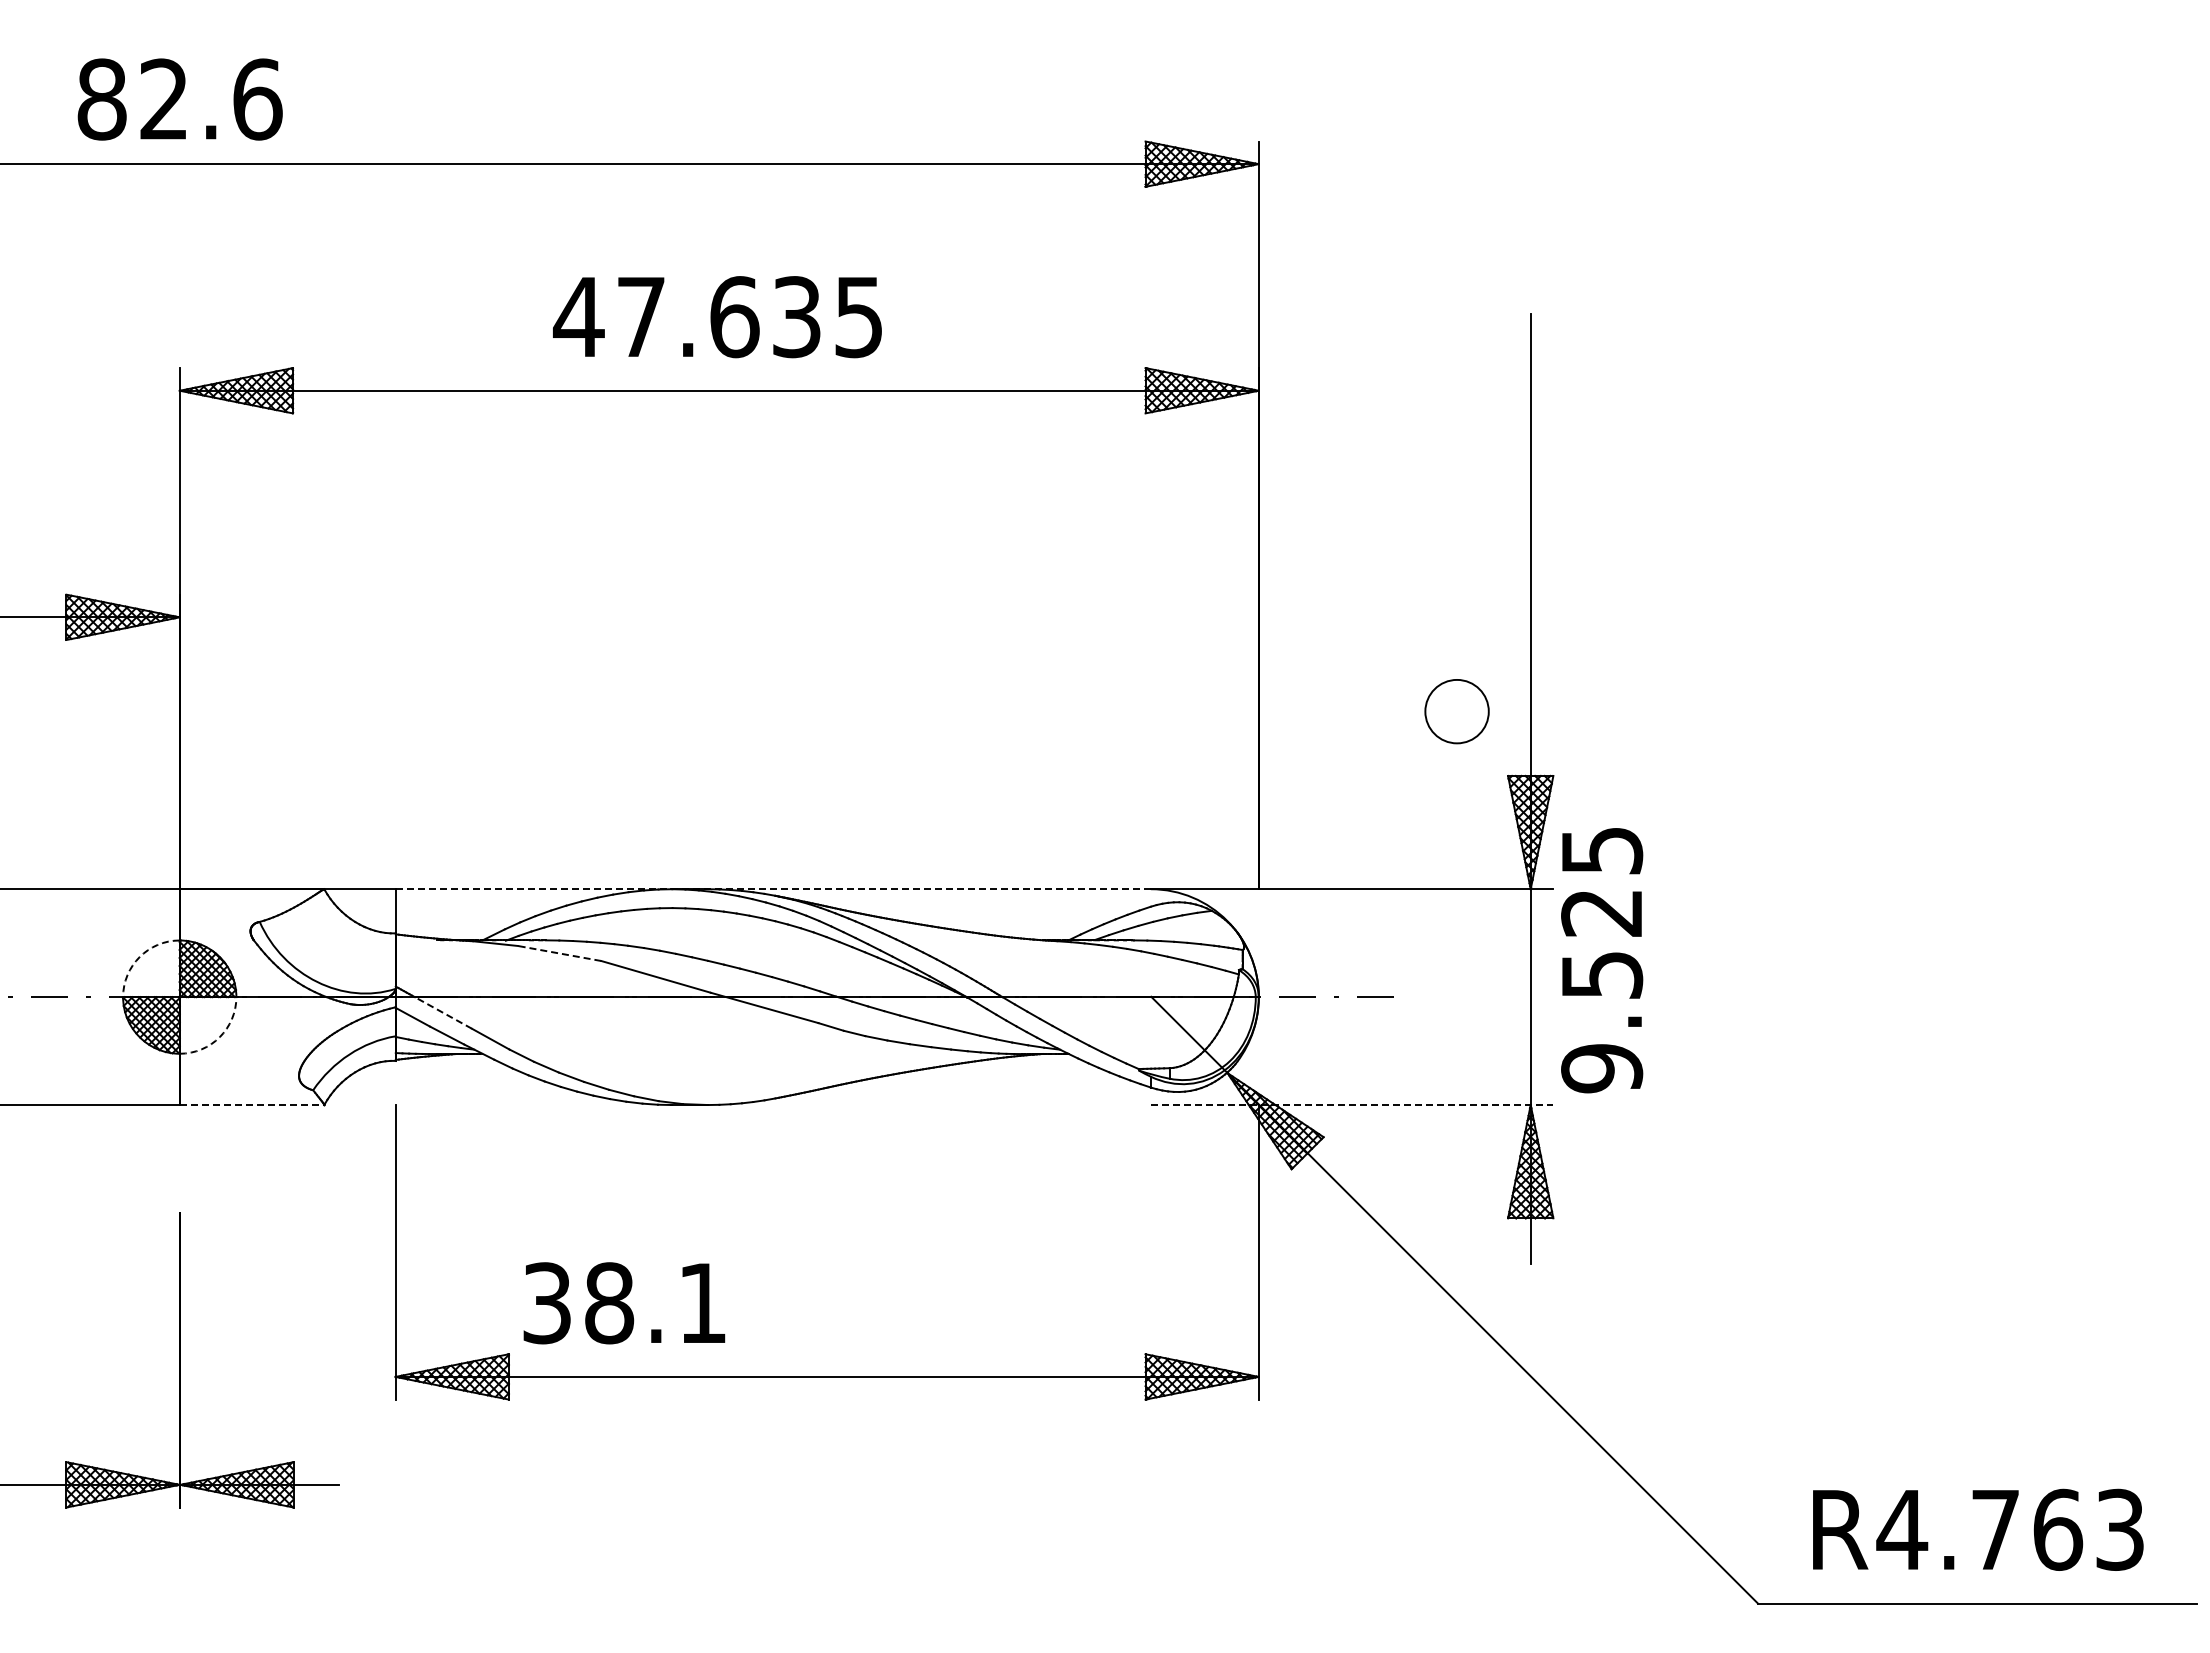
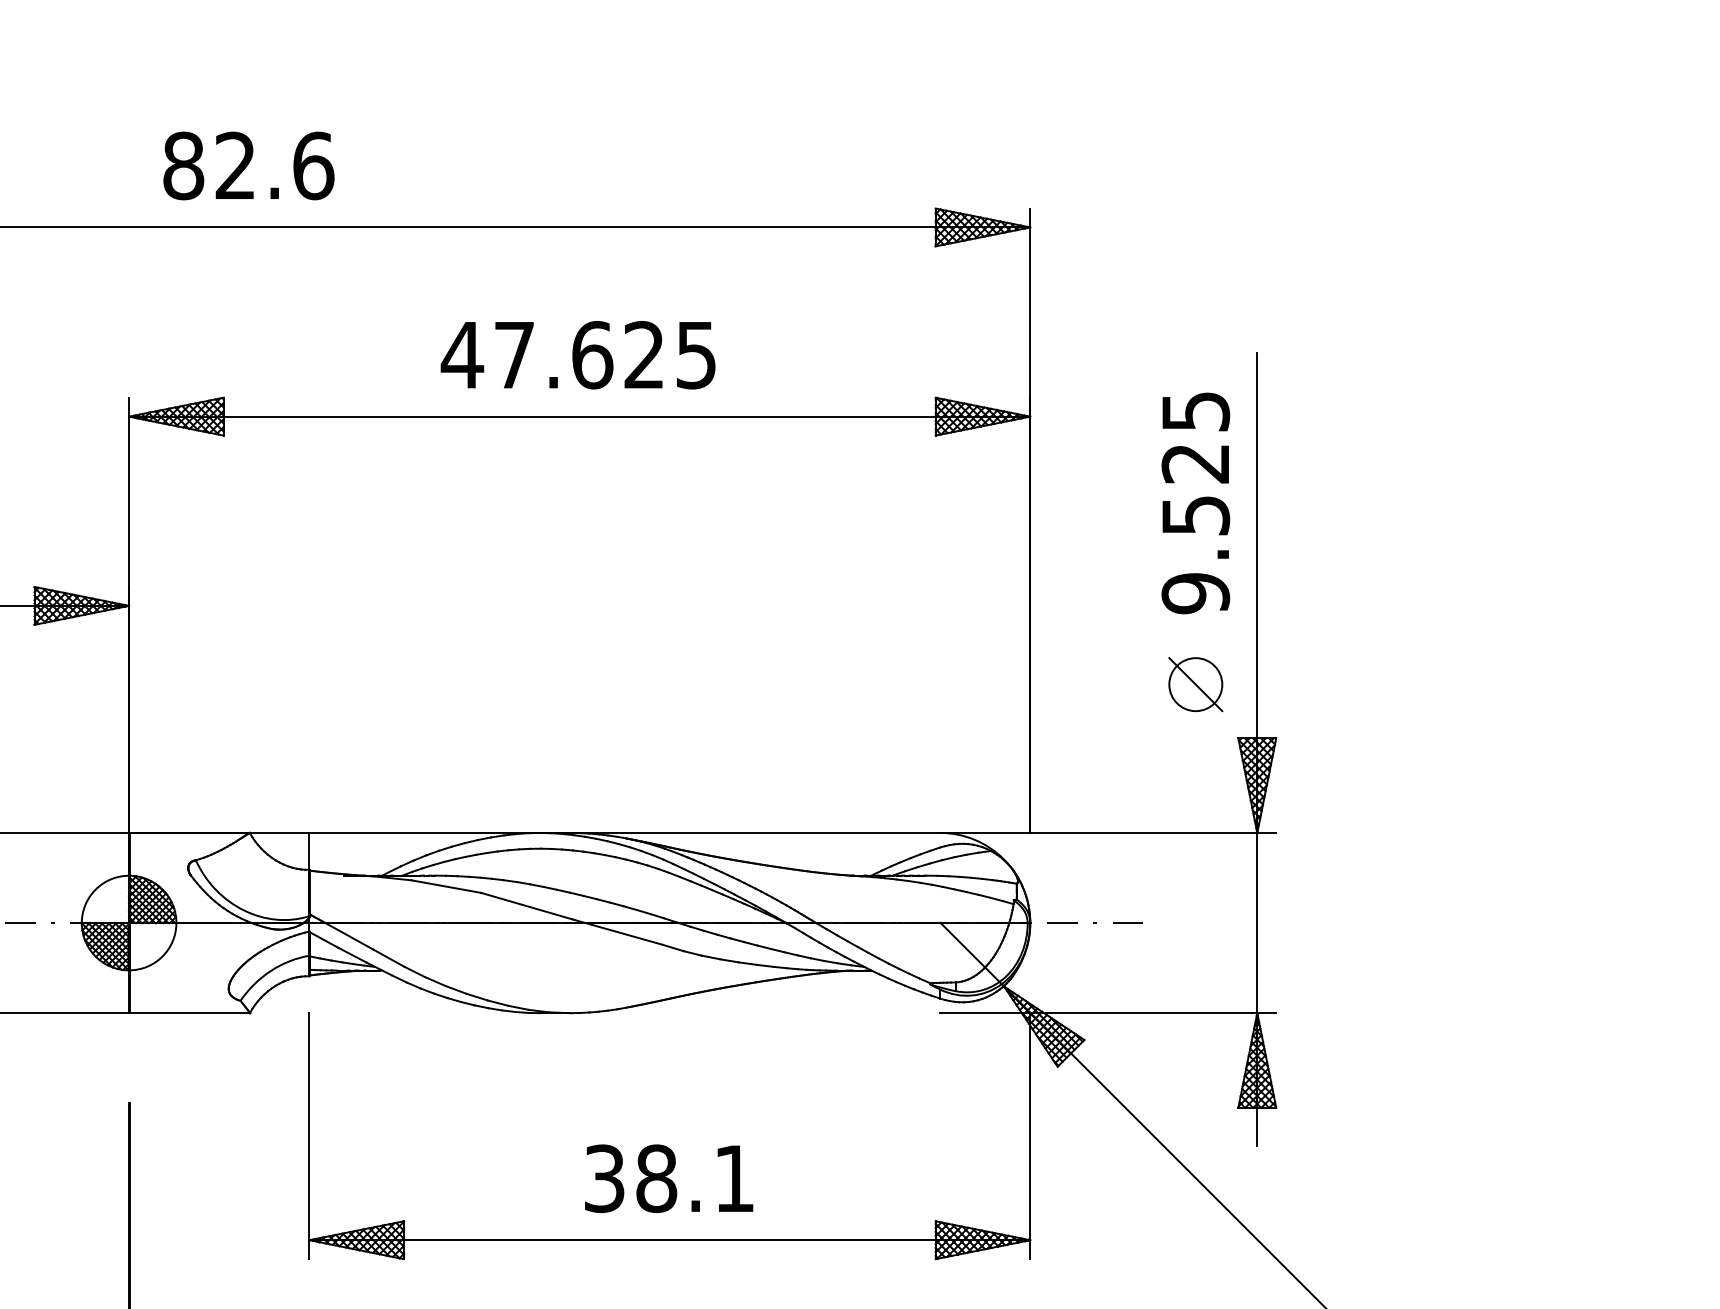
text: (179, 99) -> (248, 165), moved
text: (796, 317) -> (644, 355), 47.635 -> 47.625
line: (1456, 711) -> (1195, 684), added
line: (773, 889) -> (624, 833), dashed -> solid
line: (559, 953) -> (446, 886), dashed -> solid
arc: (139, 957) -> (95, 889), dashed -> solid
text: (1602, 960) -> (1196, 503), moved
line: (443, 1012) -> (349, 935), dashed -> solid
arc: (219, 1037) -> (162, 956), dashed -> solid
line: (252, 1105) -> (189, 1013), dashed -> solid
line: (1352, 1105) -> (1108, 1013), dashed -> solid
text: (624, 1303) -> (669, 1178), moved

